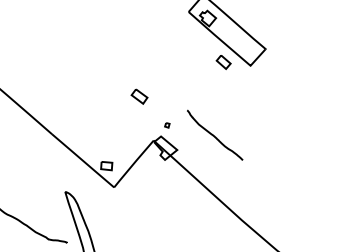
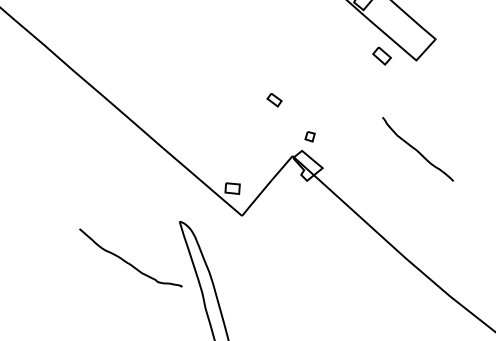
part: (139, 97) -> (274, 100), size x0.7
part: (166, 125) -> (309, 136), size x1.6
curve: (214, 135) -> (417, 149), moved

